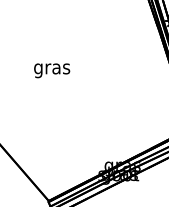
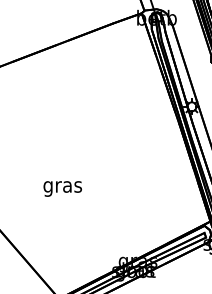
text: (51, 70) -> (62, 188), moved

